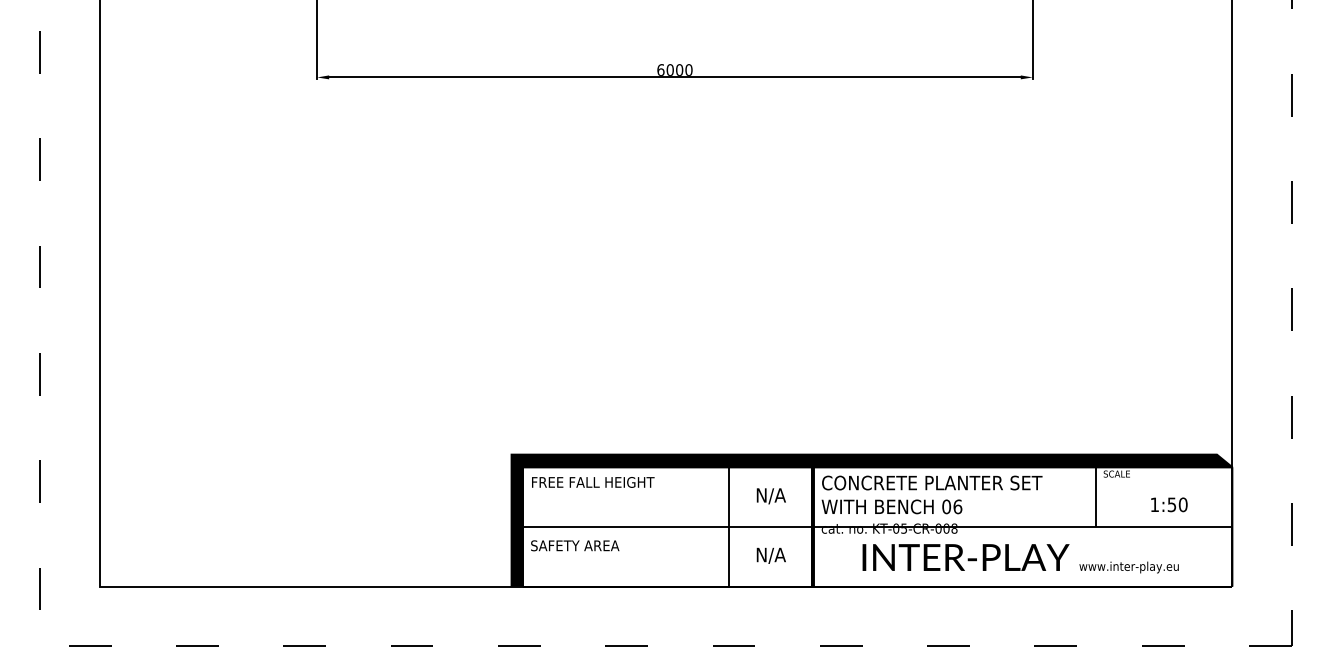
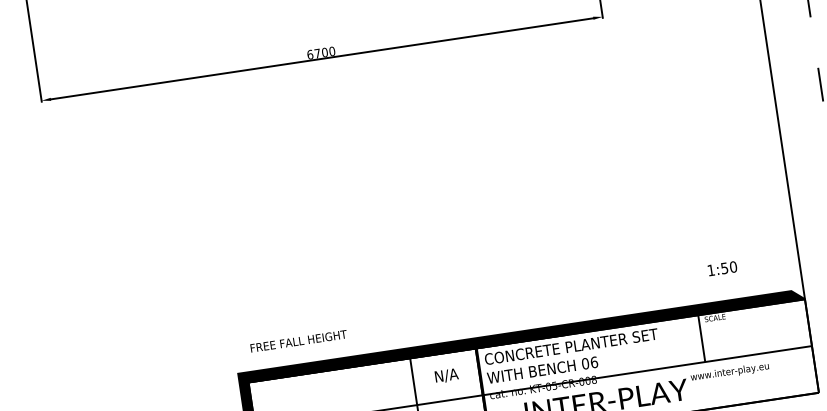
text: (669, 69) -> (316, 53), 6000 -> 6700
text: (593, 482) -> (299, 341), moved
text: (1169, 504) -> (722, 268), moved
text: (1128, 567) -> (729, 372), moved

